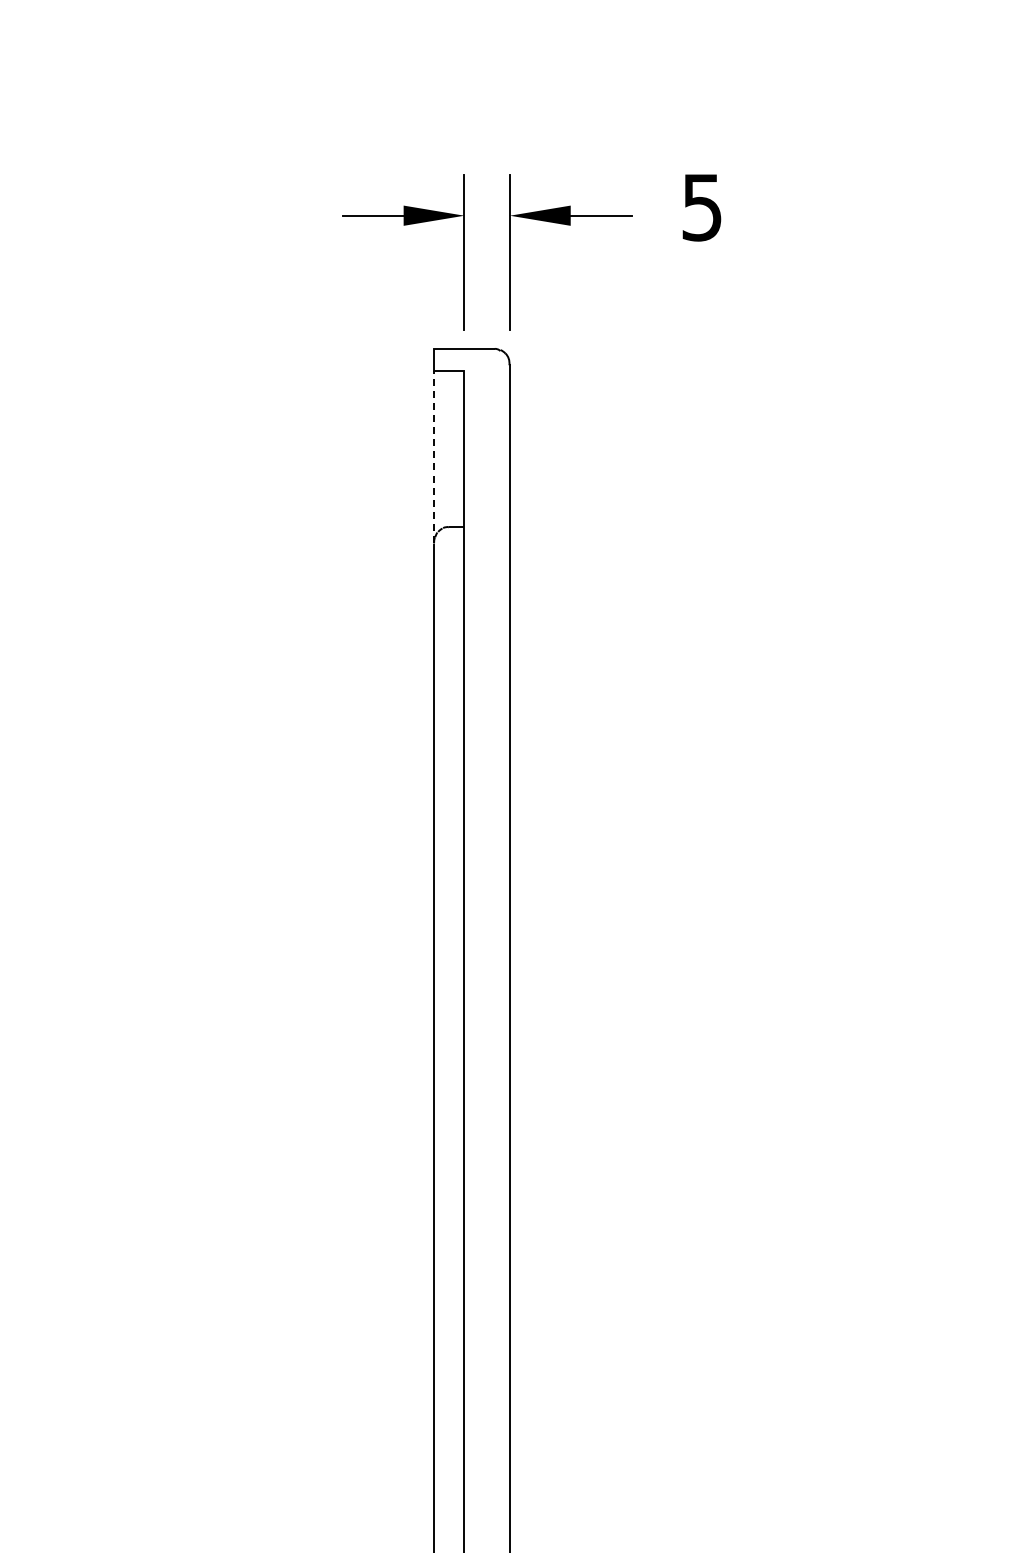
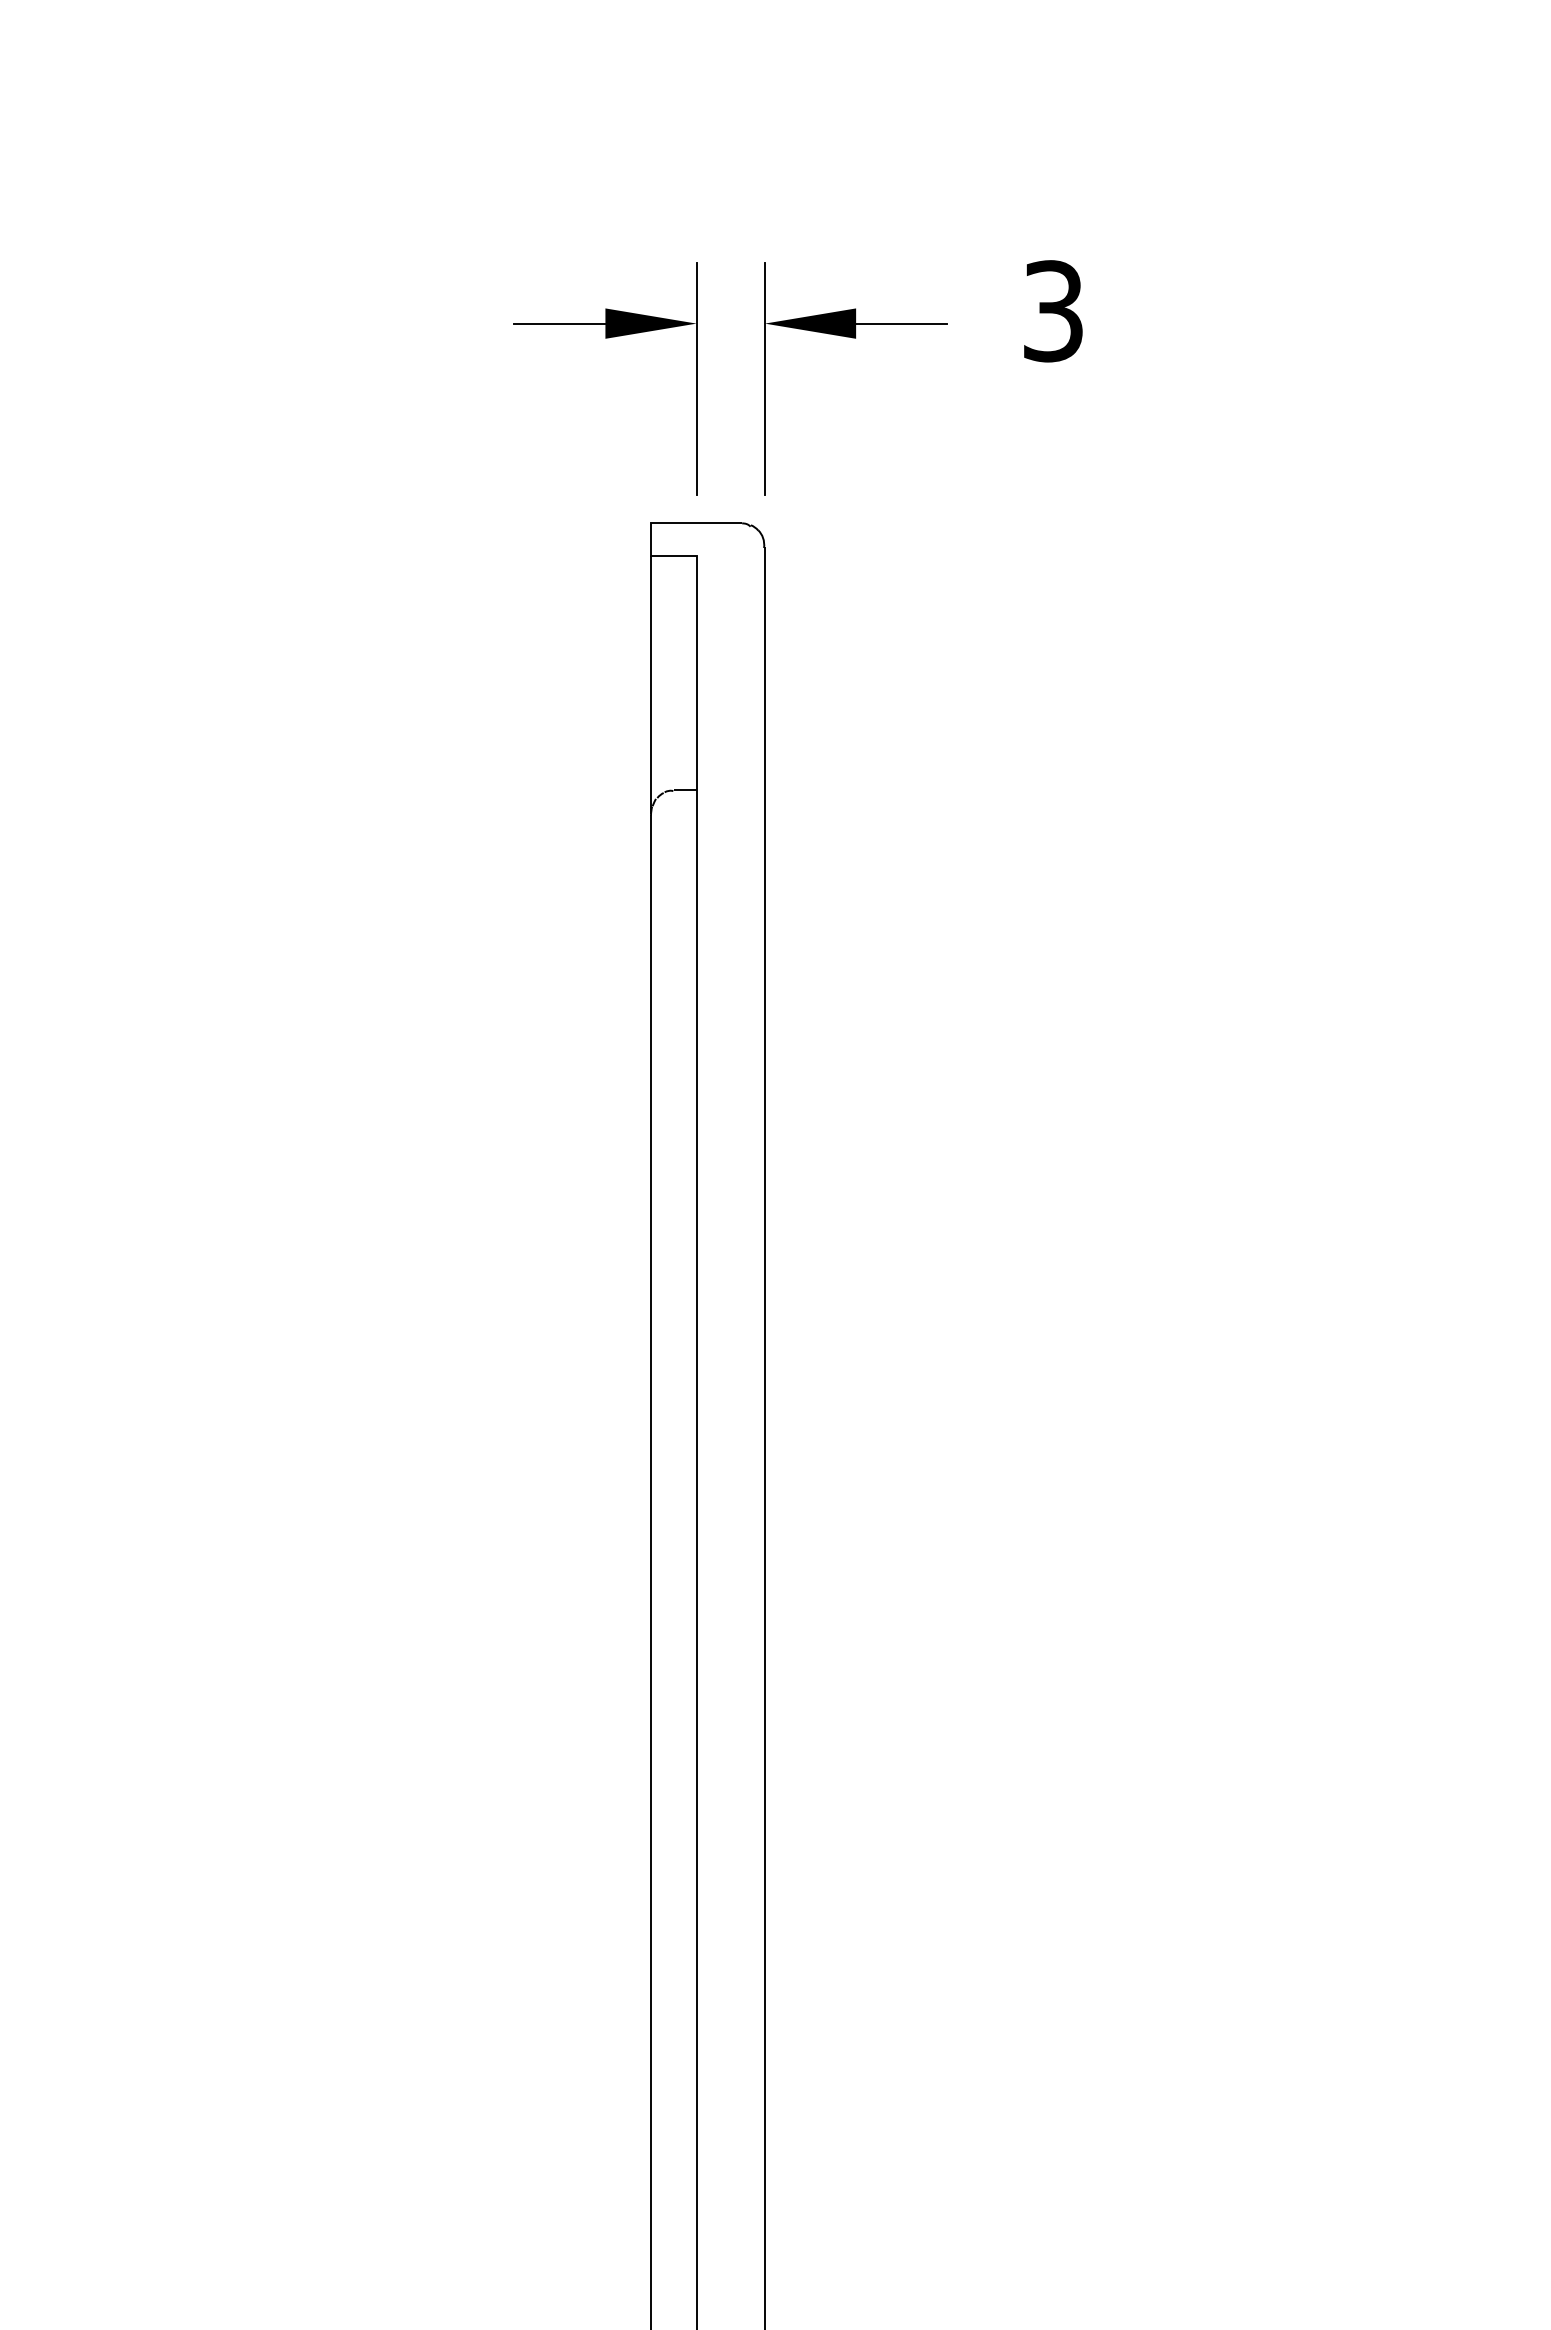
text: (702, 207) -> (1053, 311), 5 -> 3
line: (434, 456) -> (651, 684), dashed -> solid

